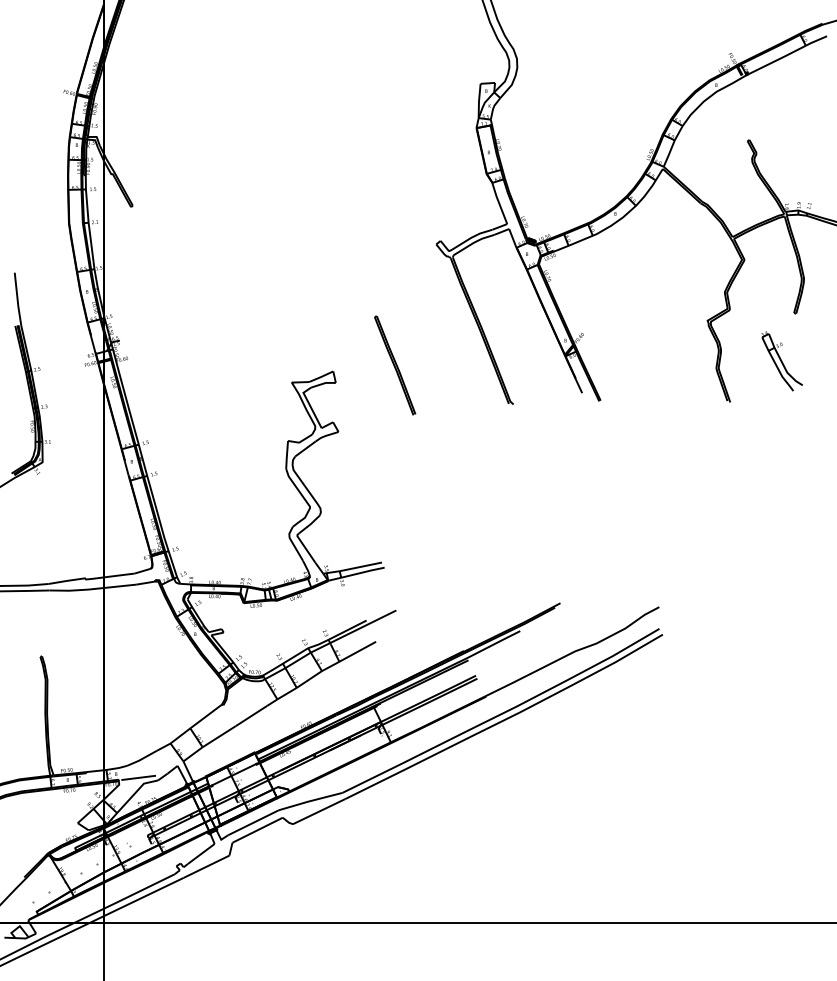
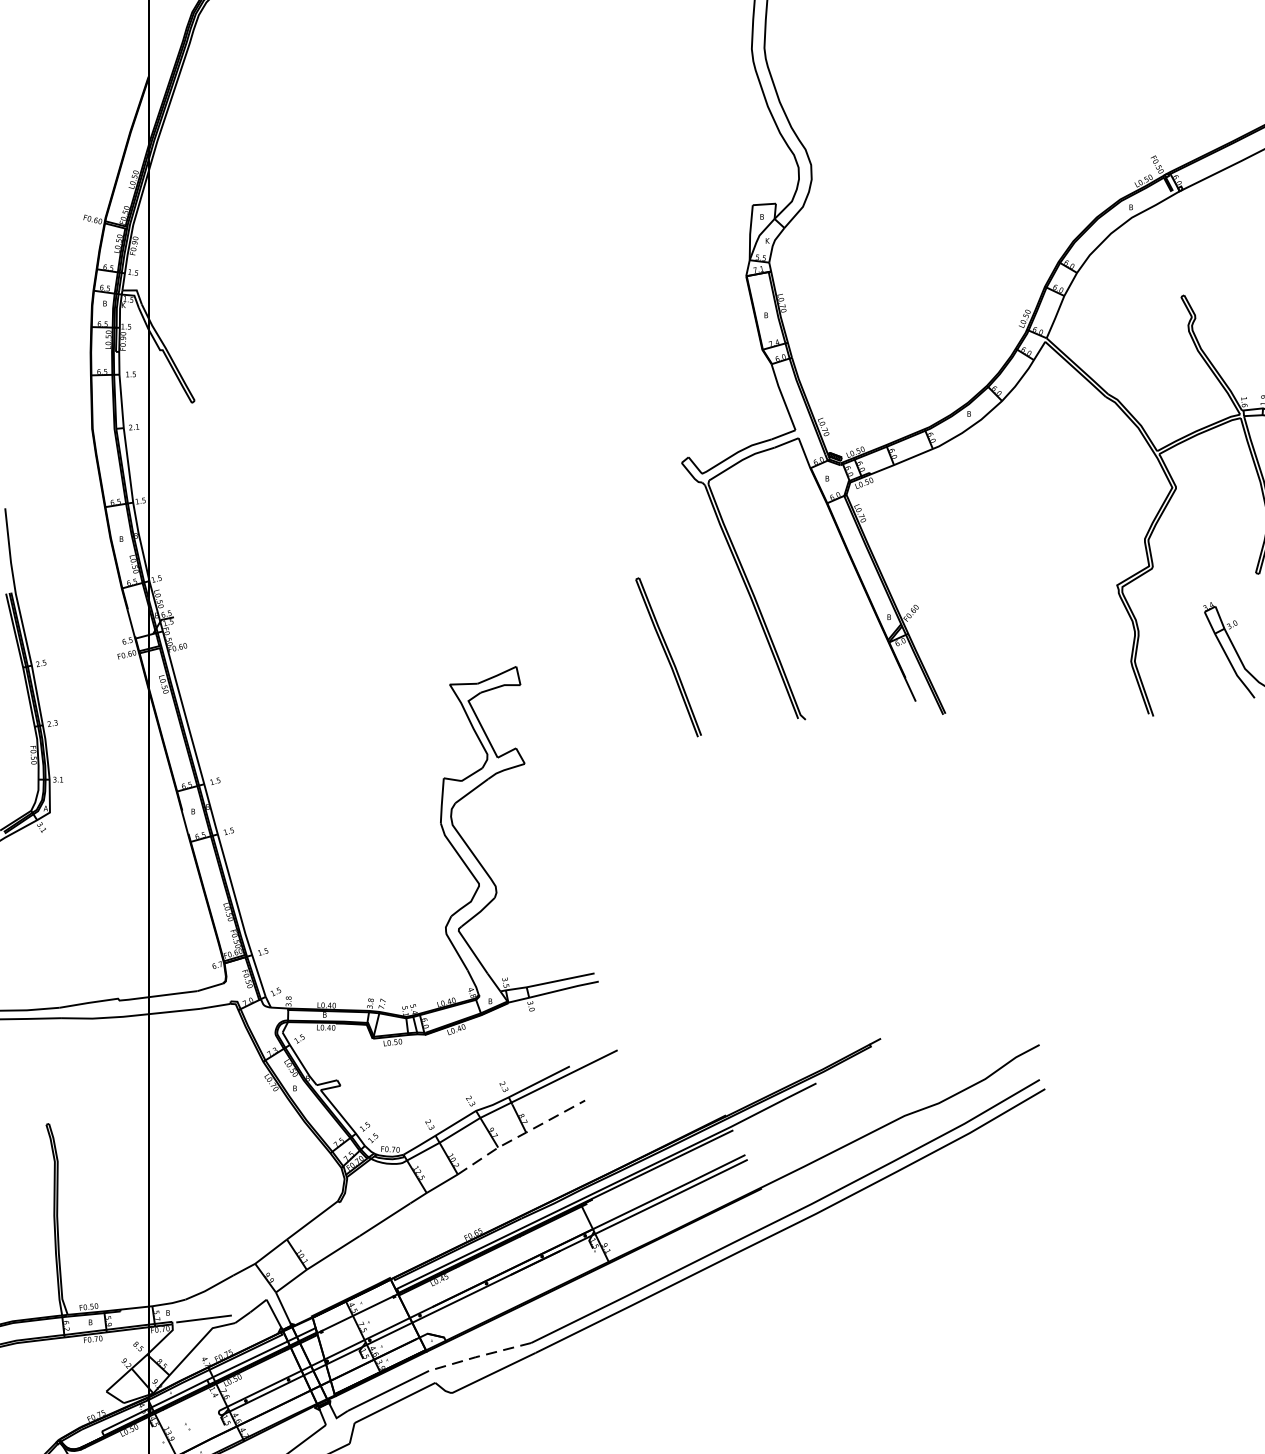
part: (395, 365) -> (669, 657), moved
line: (335, 663) -> (519, 1135), solid -> dashed
line: (309, 801) -> (478, 1356), solid -> dashed

